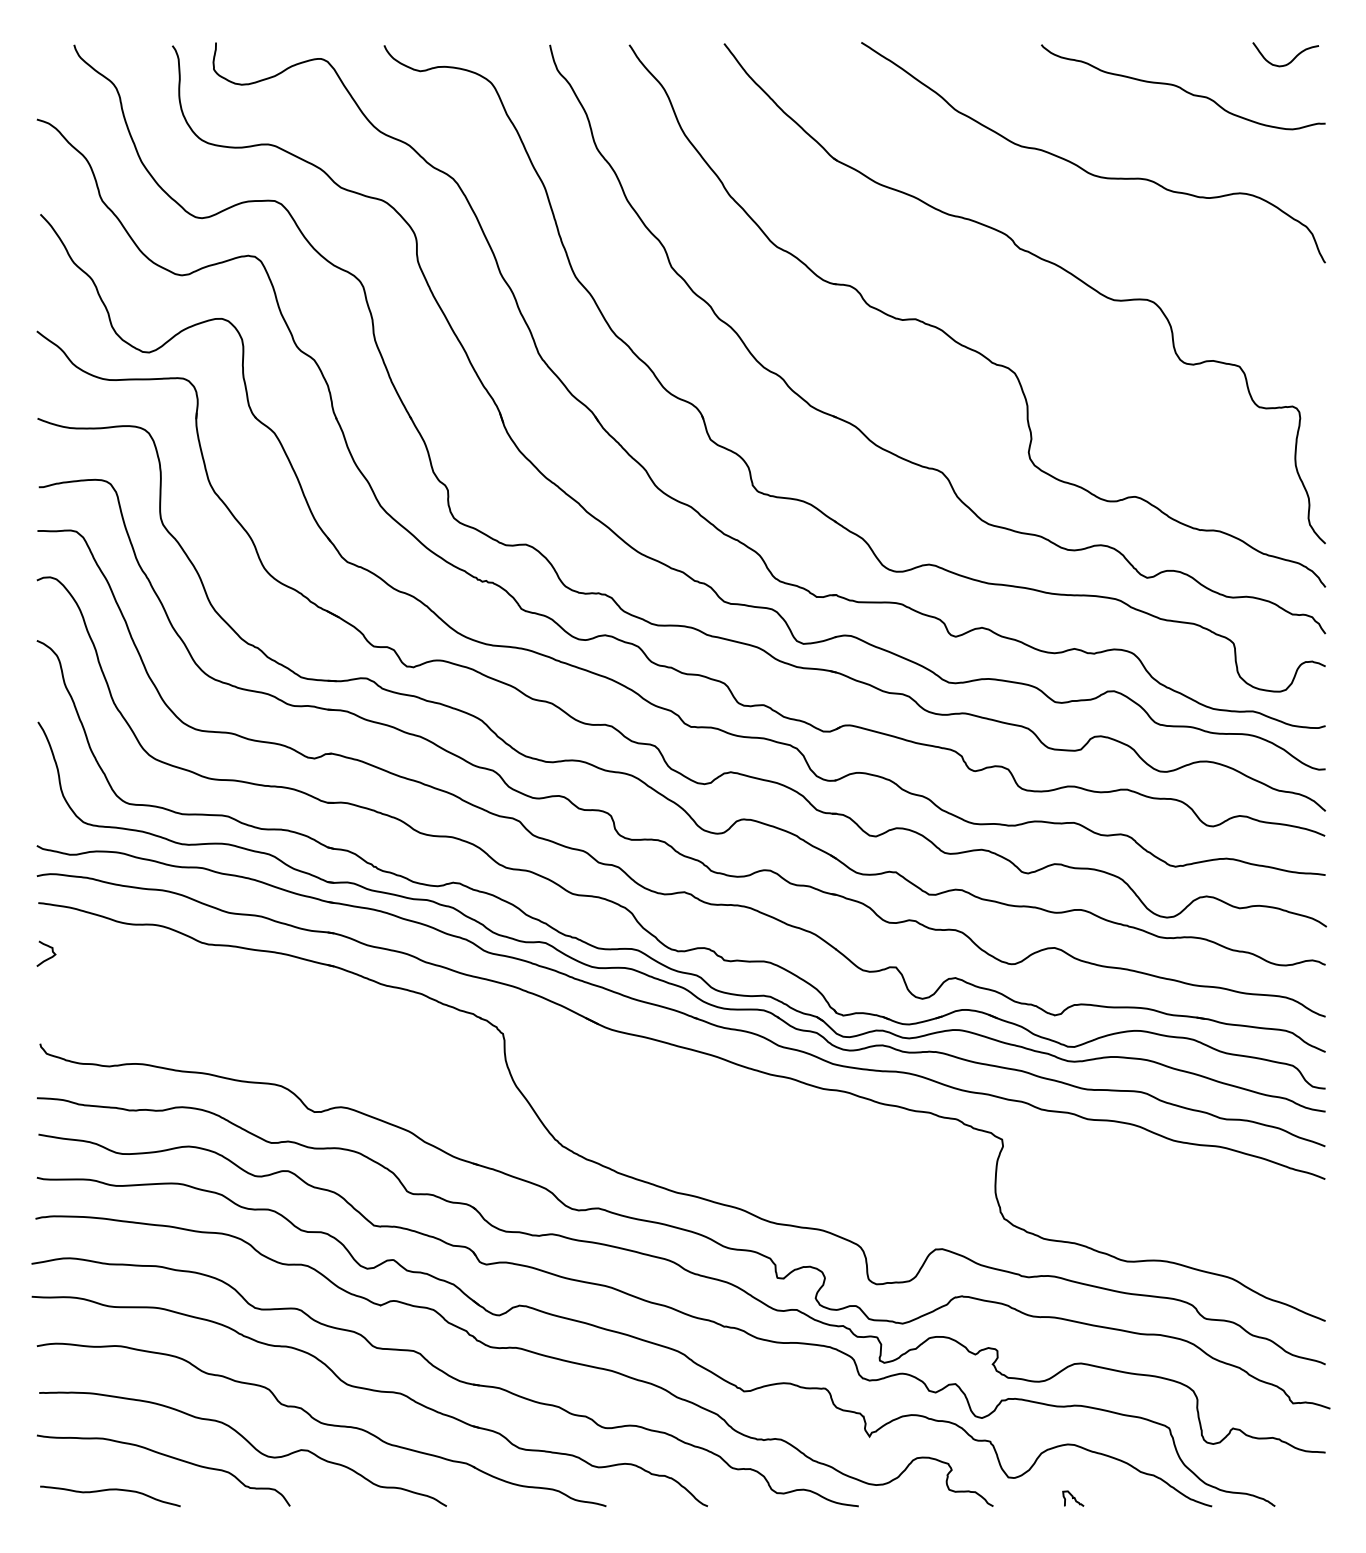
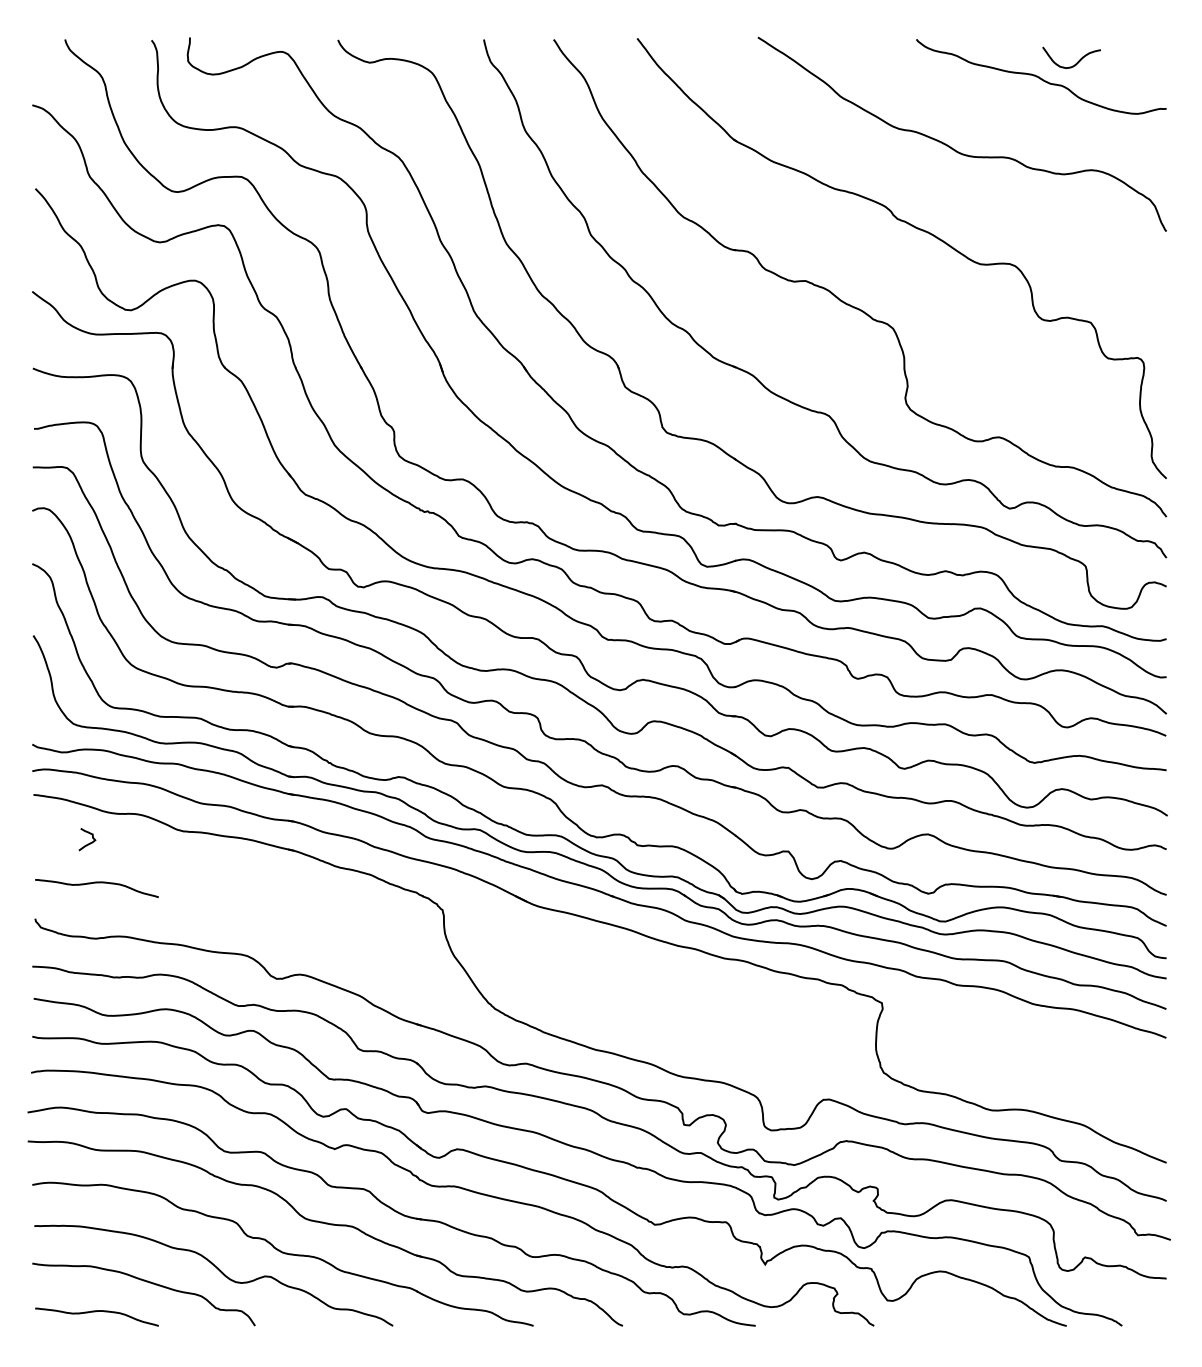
curve: (1291, 60) -> (1076, 62), moved
curve: (48, 957) -> (89, 842), moved
curve: (110, 1003) -> (97, 883), added
curve: (1073, 1498) -> (944, 1319), removed

